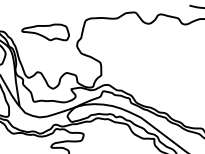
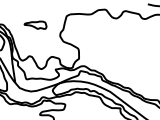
part: (45, 32) -> (35, 25), size x0.6

